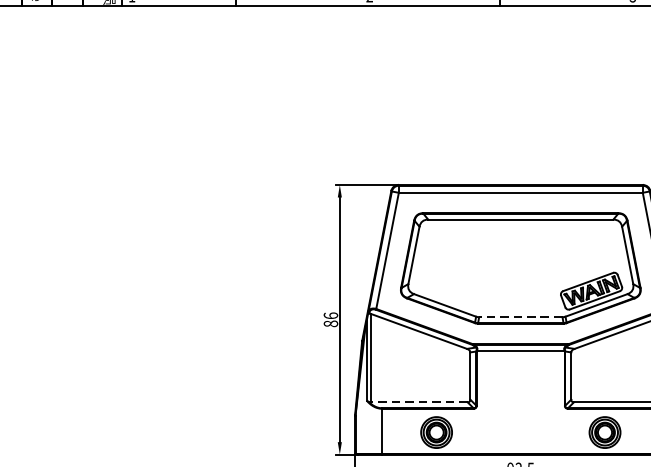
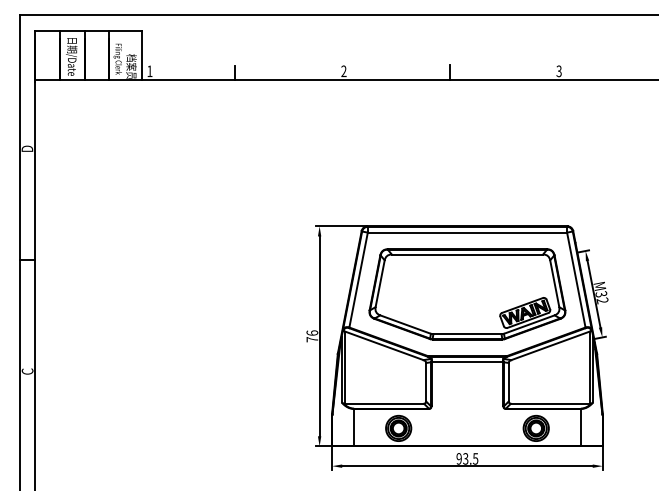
line: (519, 317) -> (466, 334), dashed -> solid
text: (331, 323) -> (312, 339), 86 -> 76
line: (419, 402) -> (384, 403), dashed -> solid

